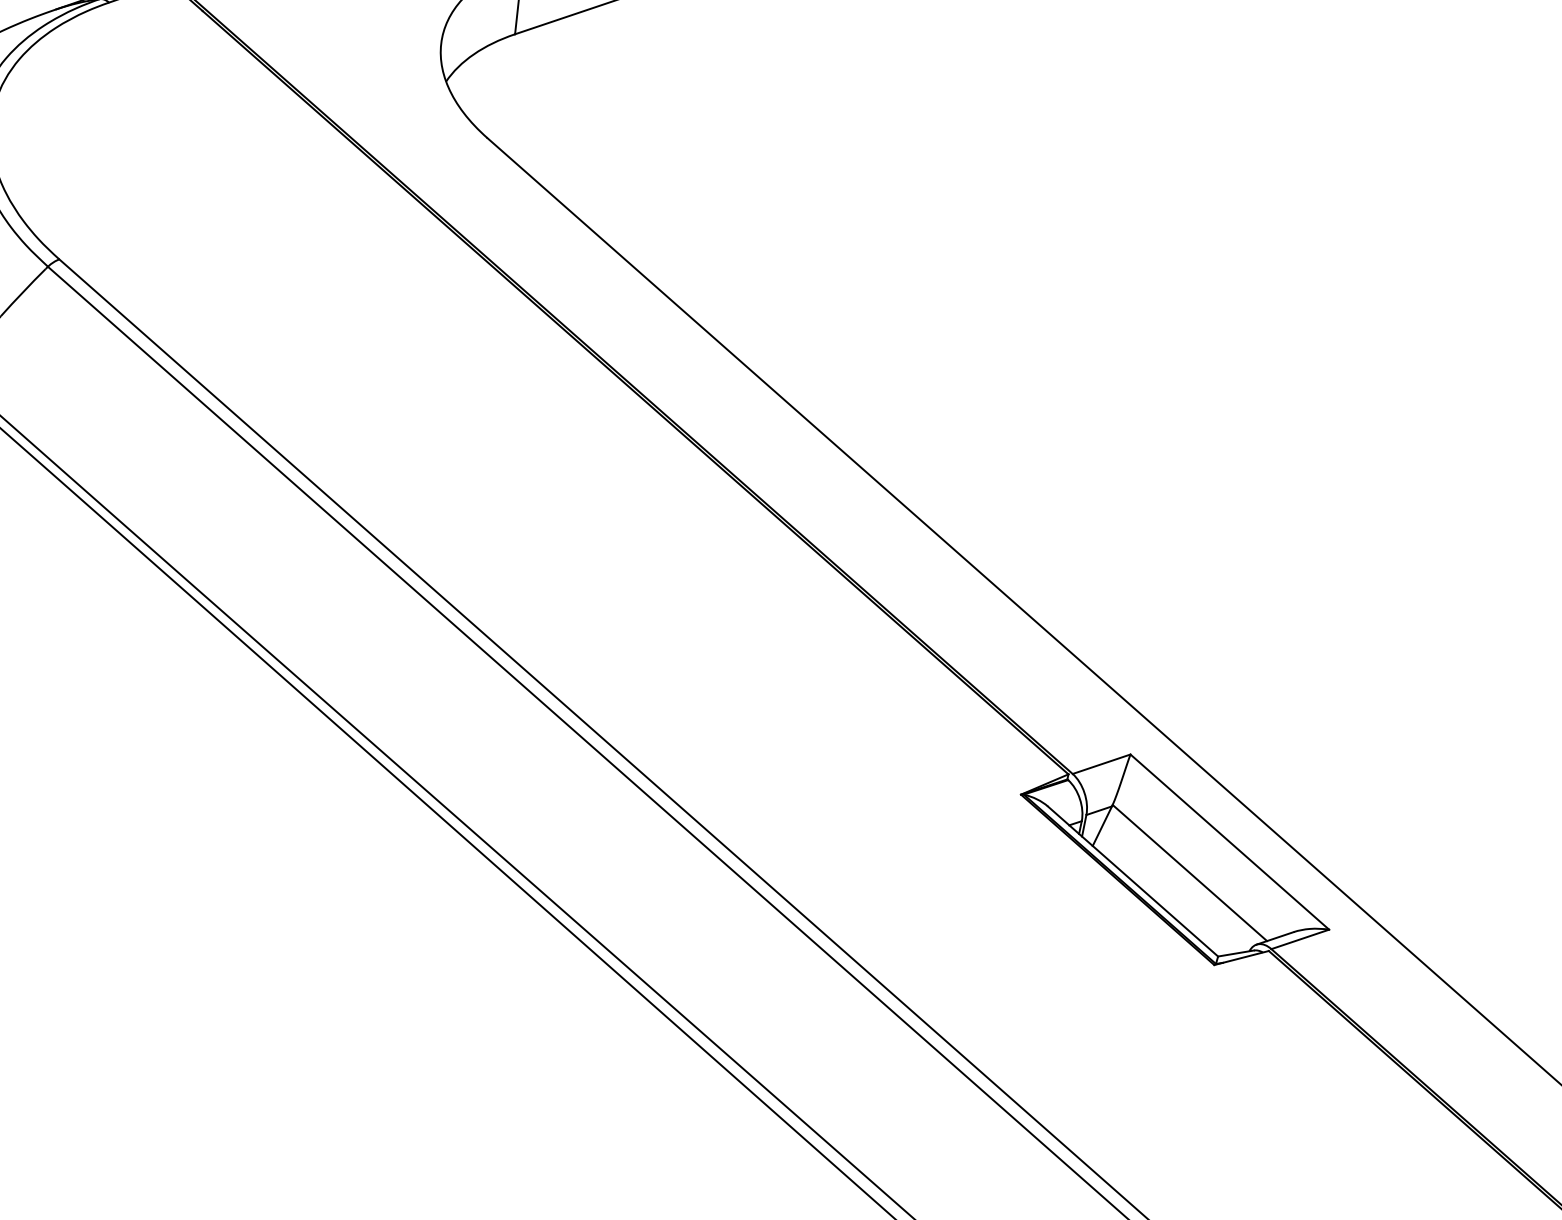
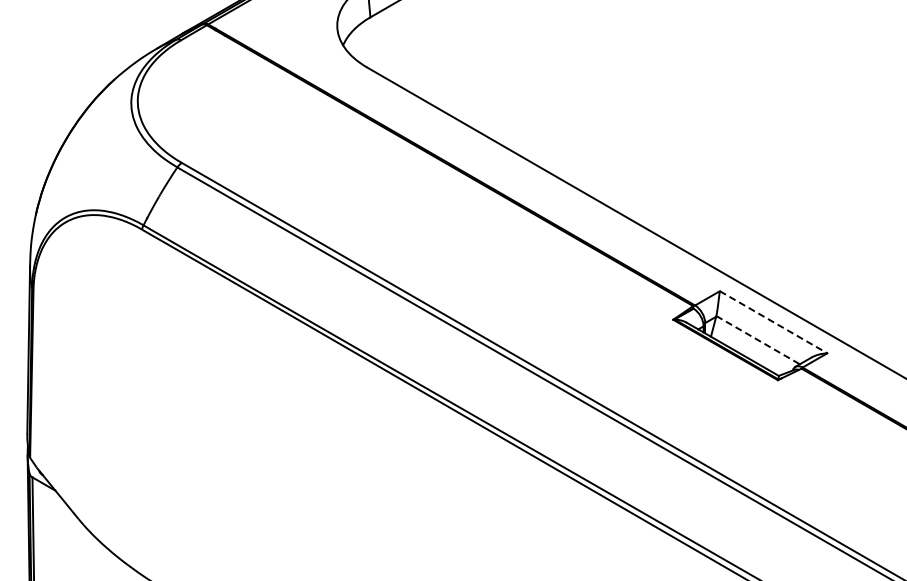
line: (1231, 842) -> (774, 322), solid -> dashed
line: (1190, 873) -> (758, 340), solid -> dashed

